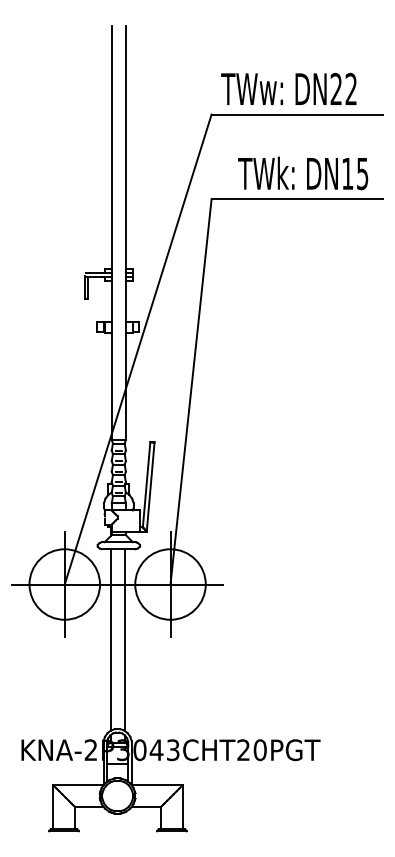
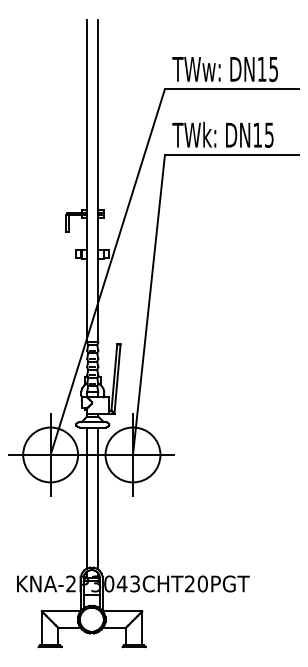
text: (343, 88) -> (267, 68), DN22 -> DN15
text: (303, 173) -> (223, 134), moved

